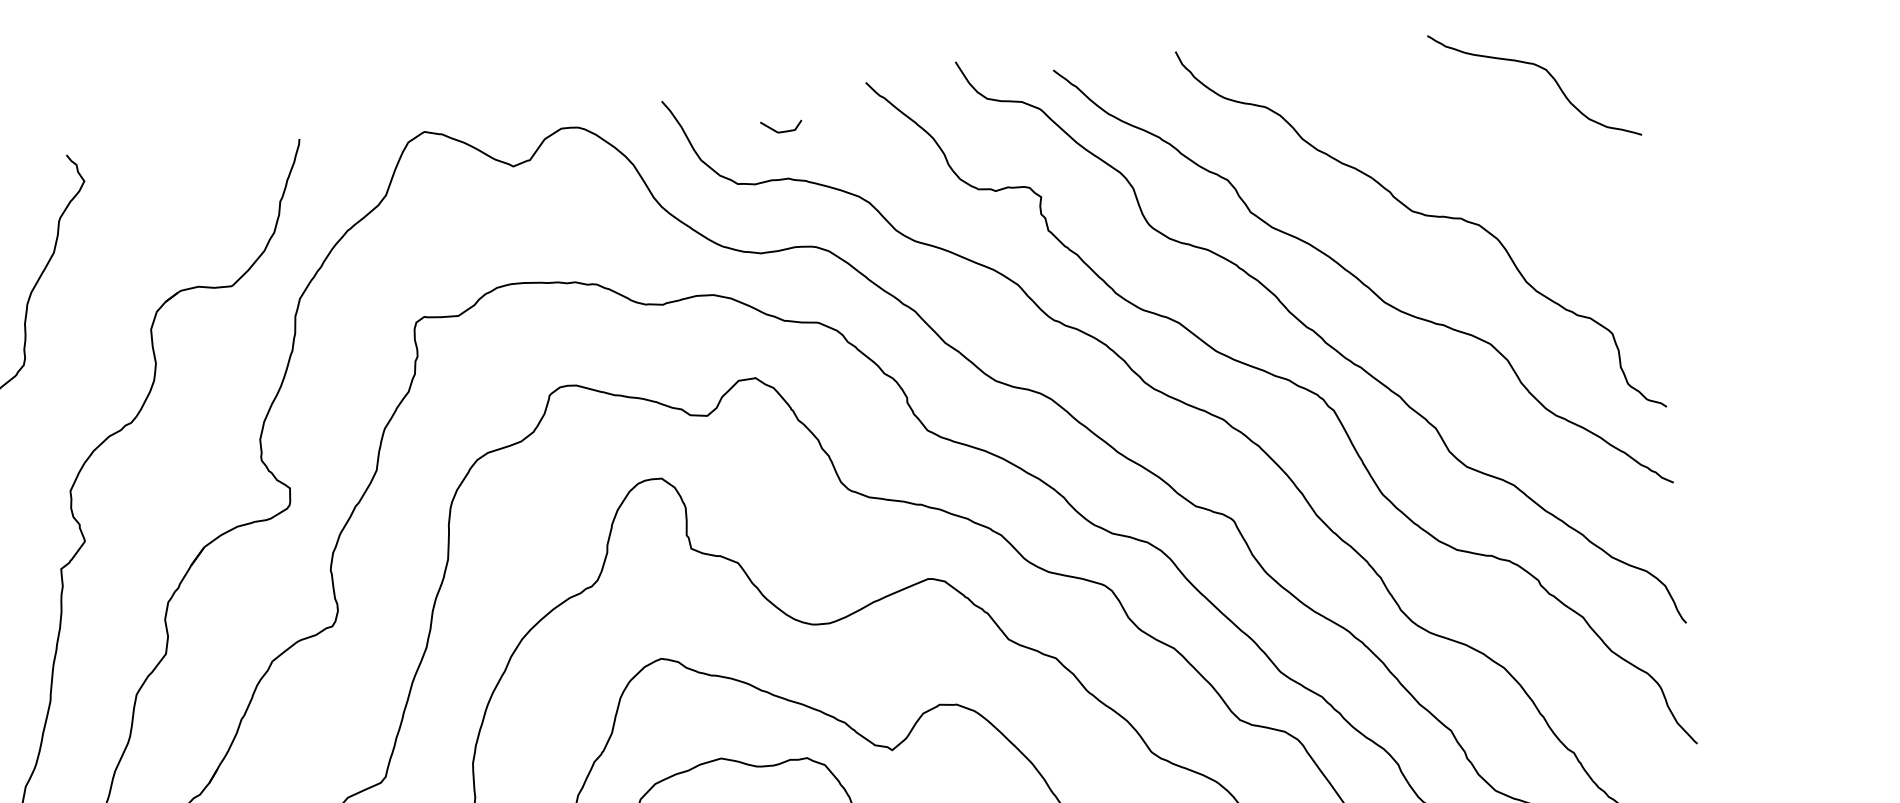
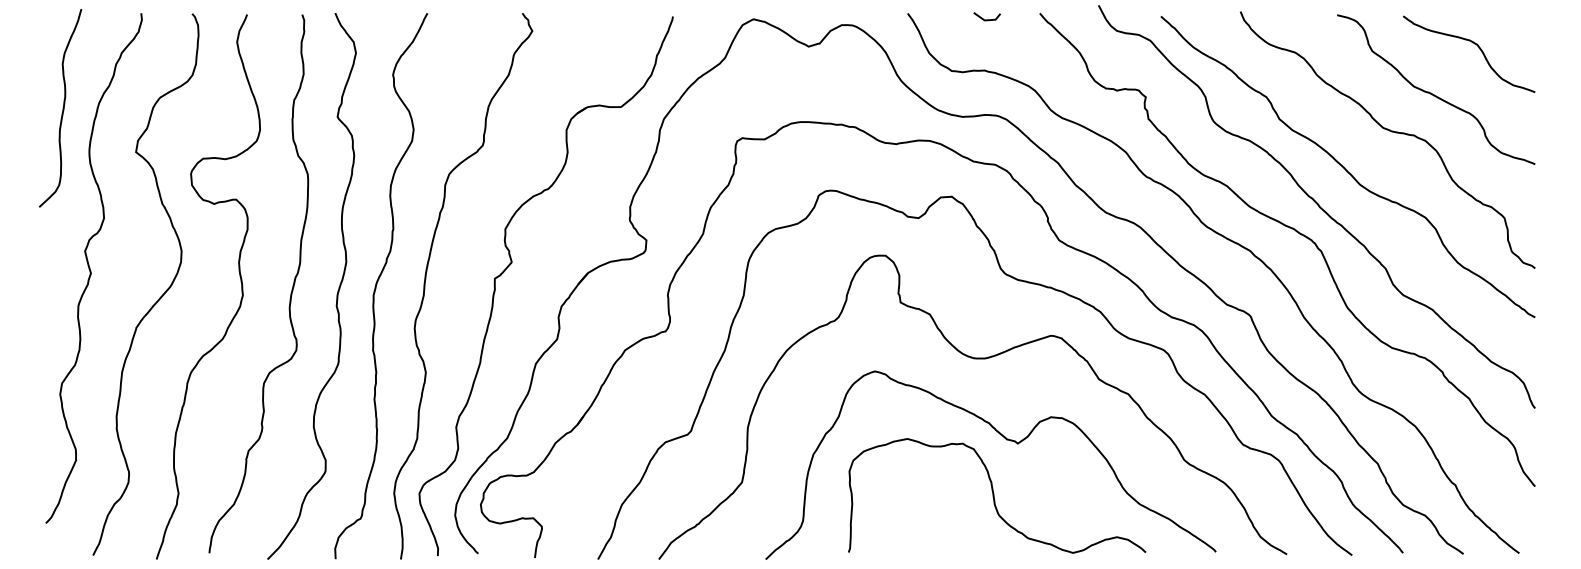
curve: (780, 130) -> (986, 19), moved
curve: (1486, 152) -> (1434, 94), added

